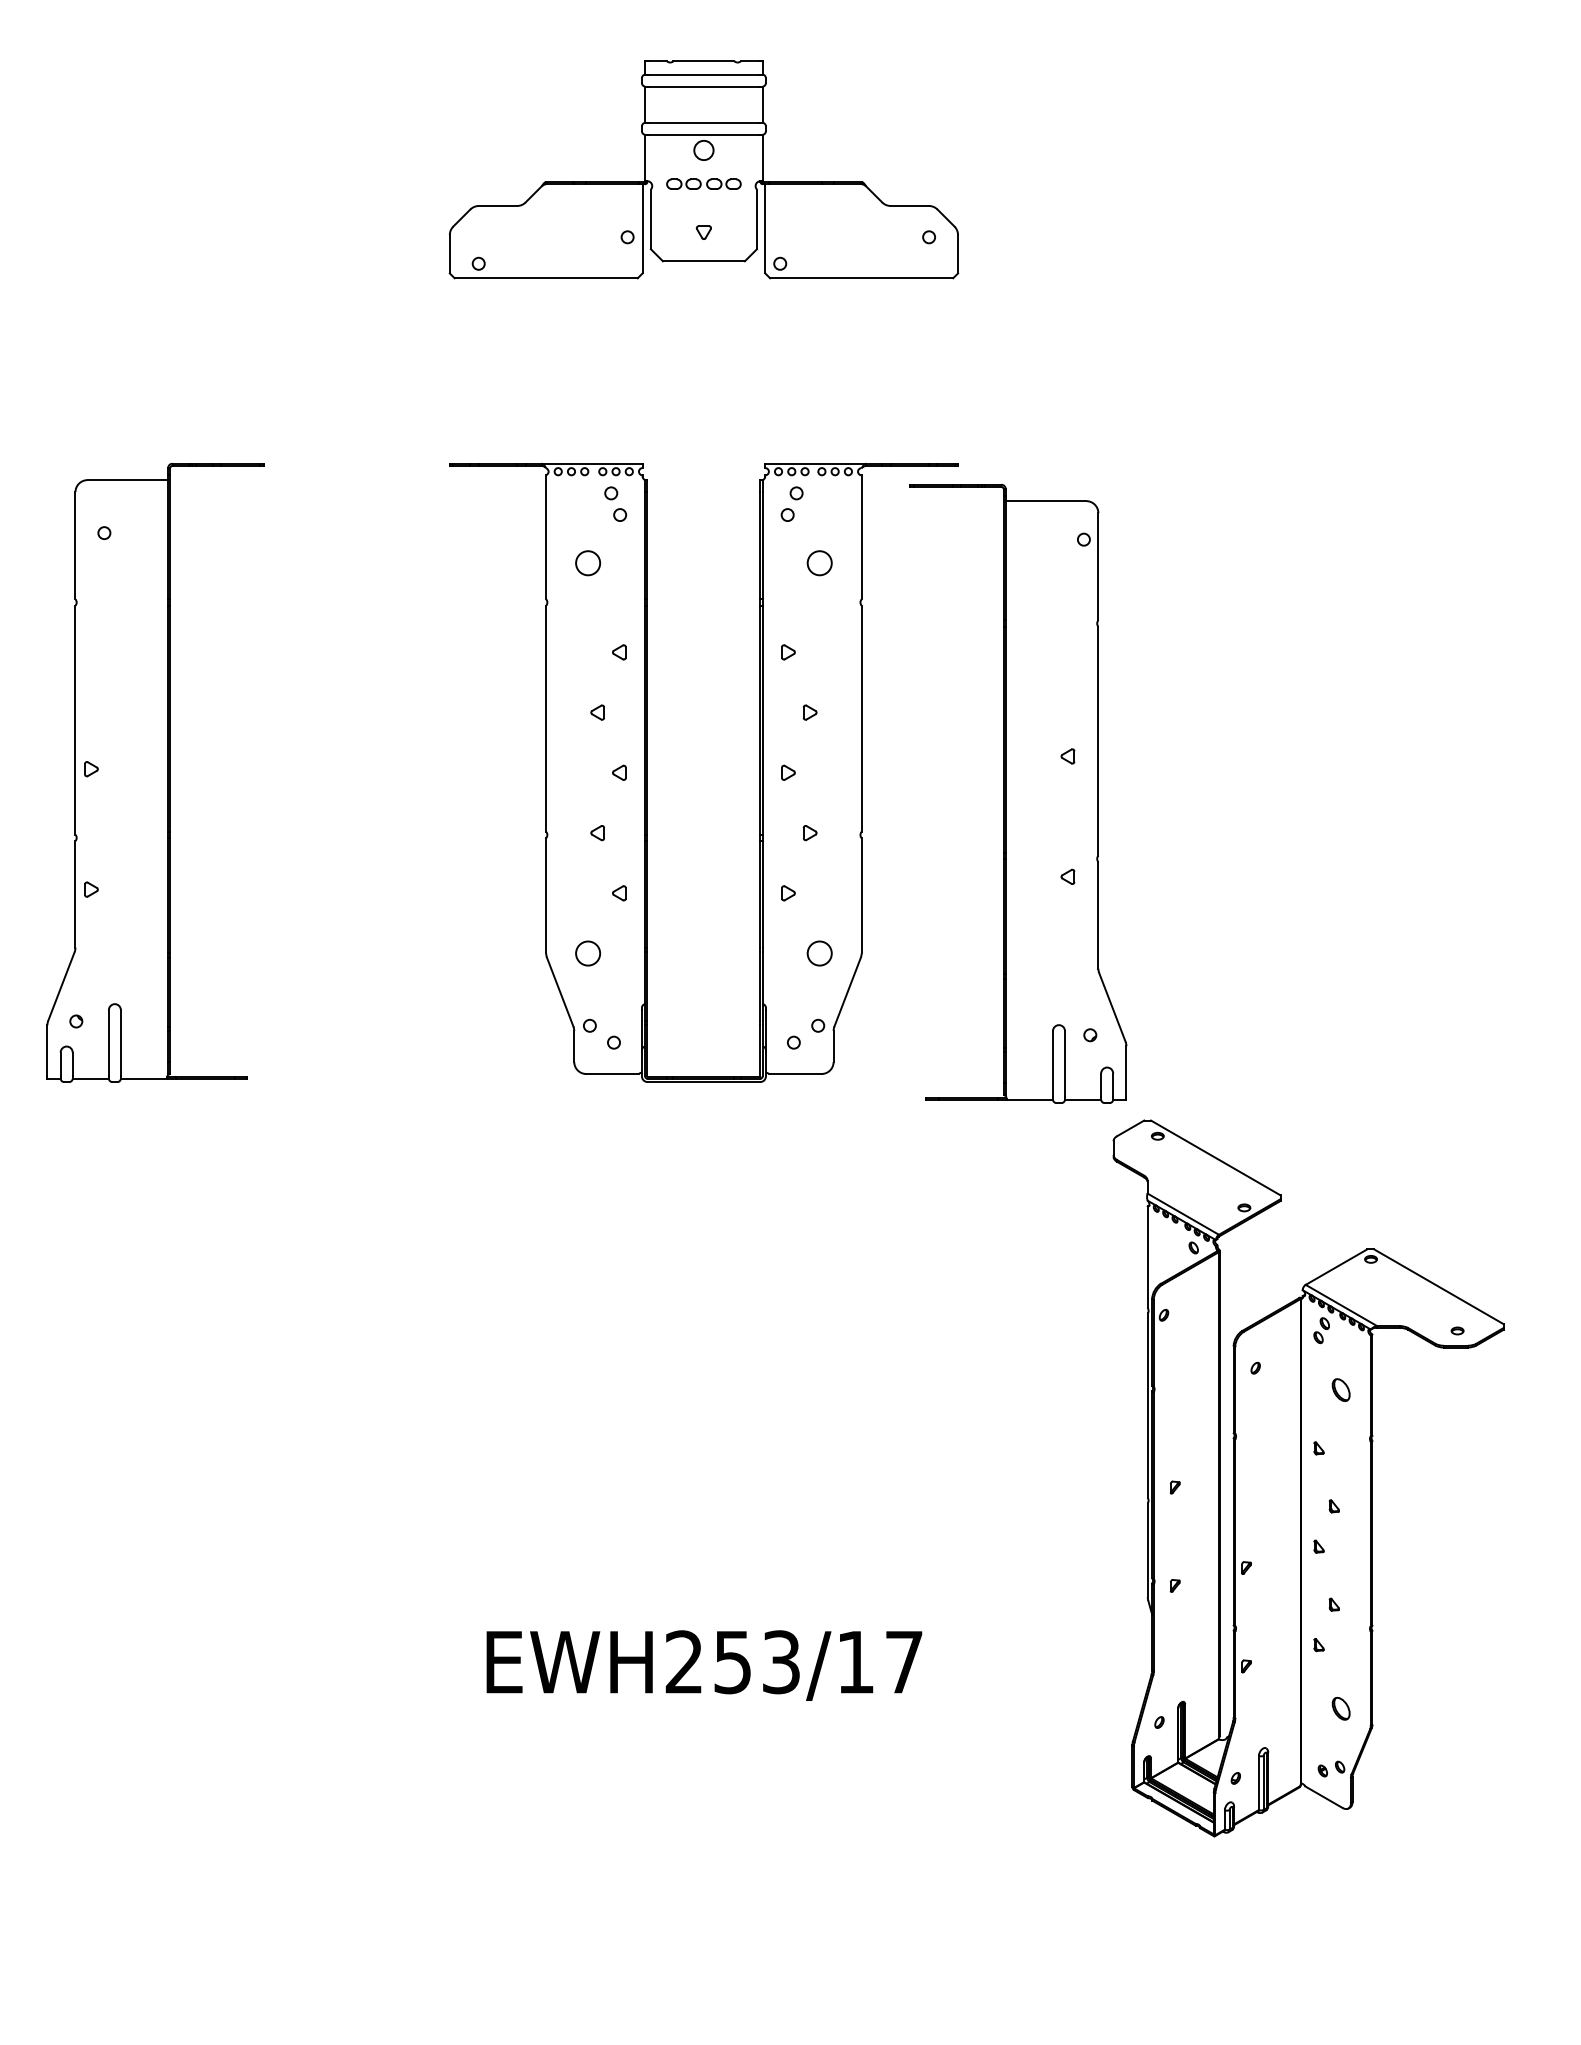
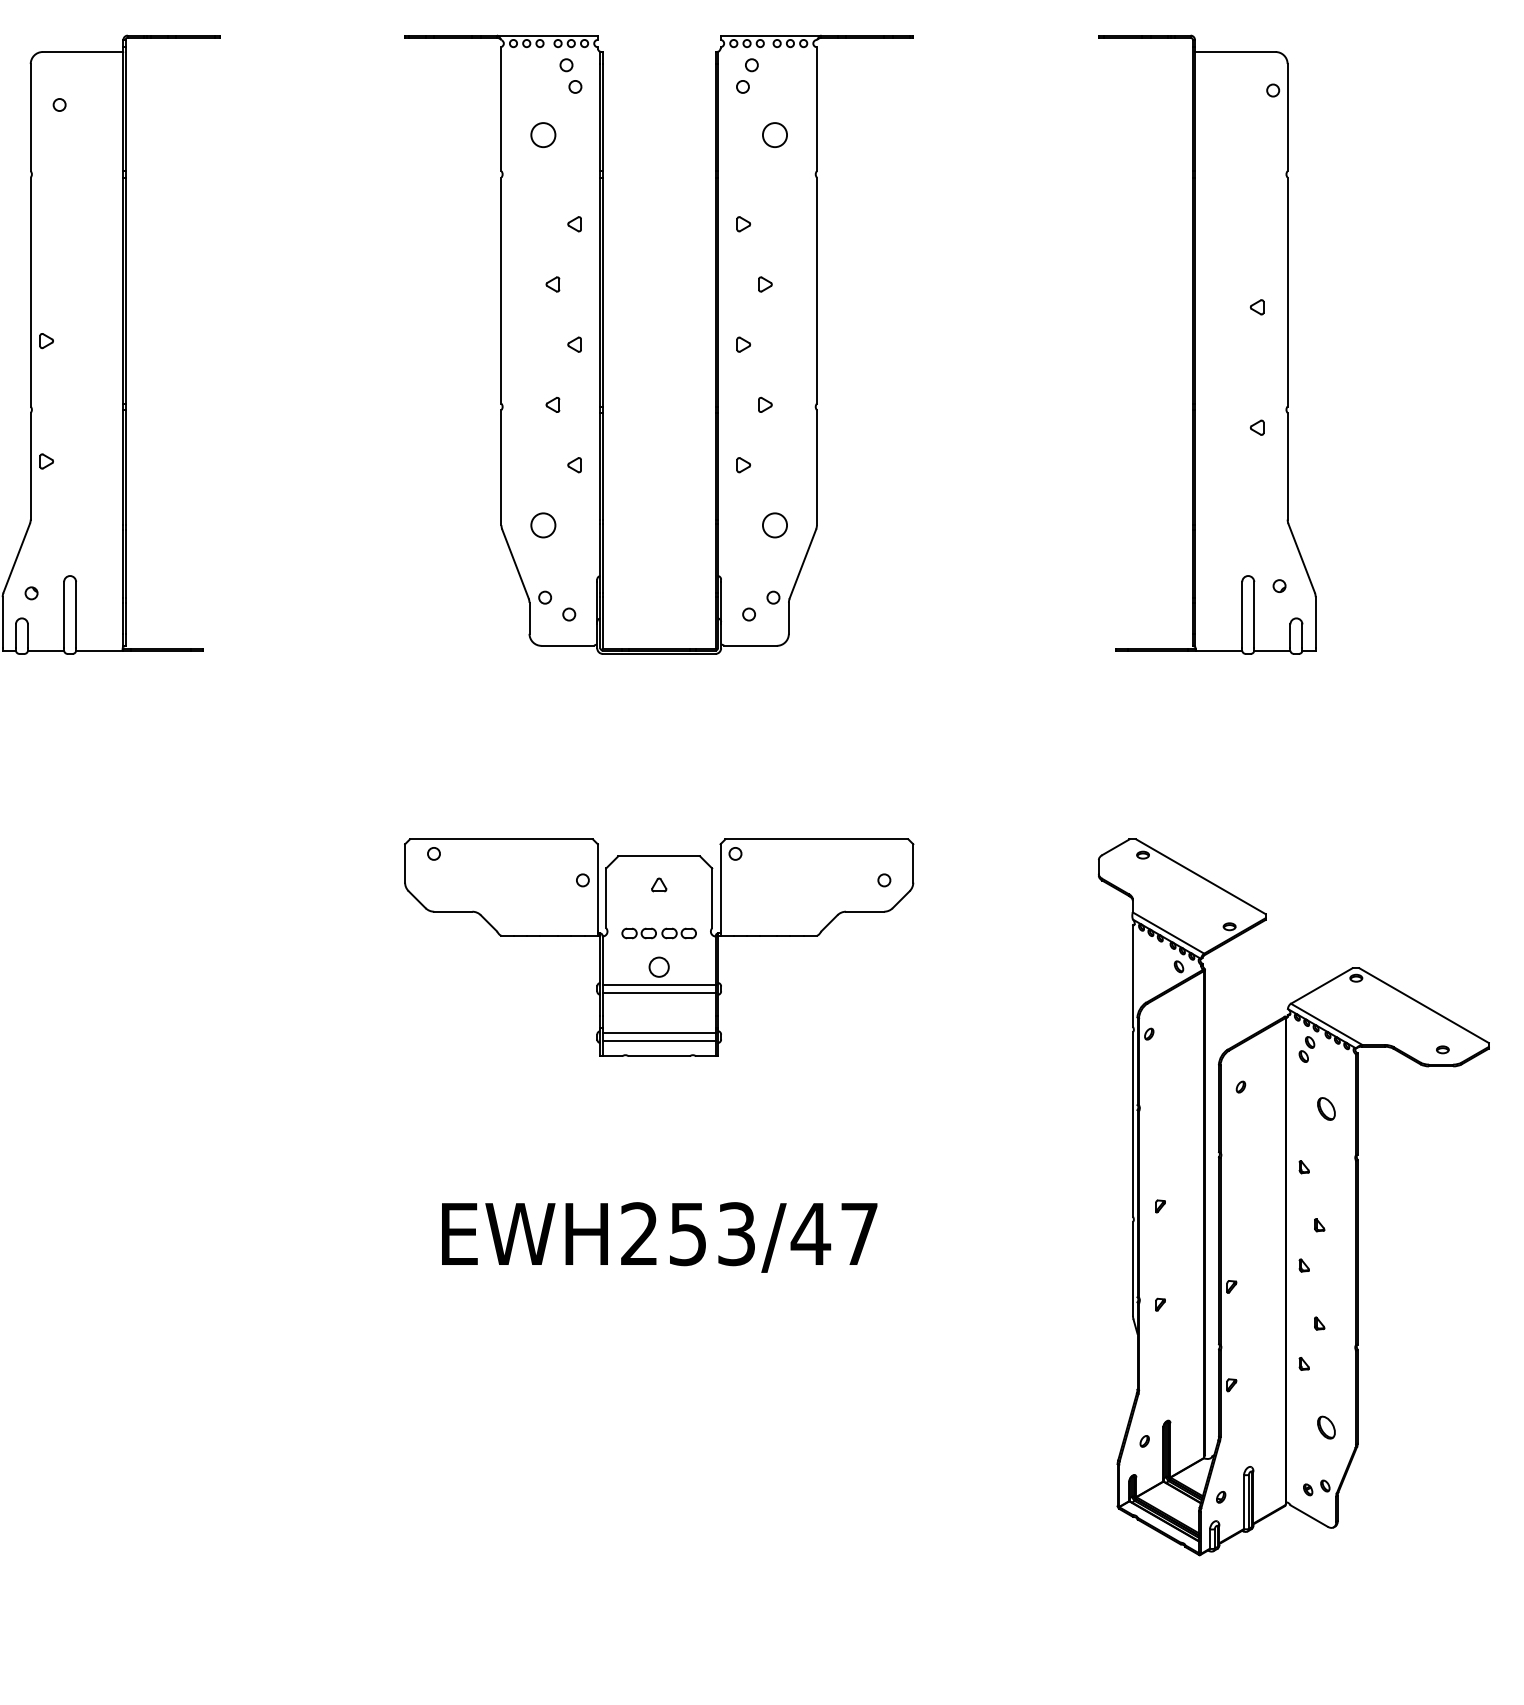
part: (1018, 793) -> (1207, 344), moved
part: (703, 1375) -> (658, 947), added
part: (1308, 1478) -> (1293, 1197), moved
text: (855, 1662) -> (810, 1234), EWH253/17 -> EWH253/47

